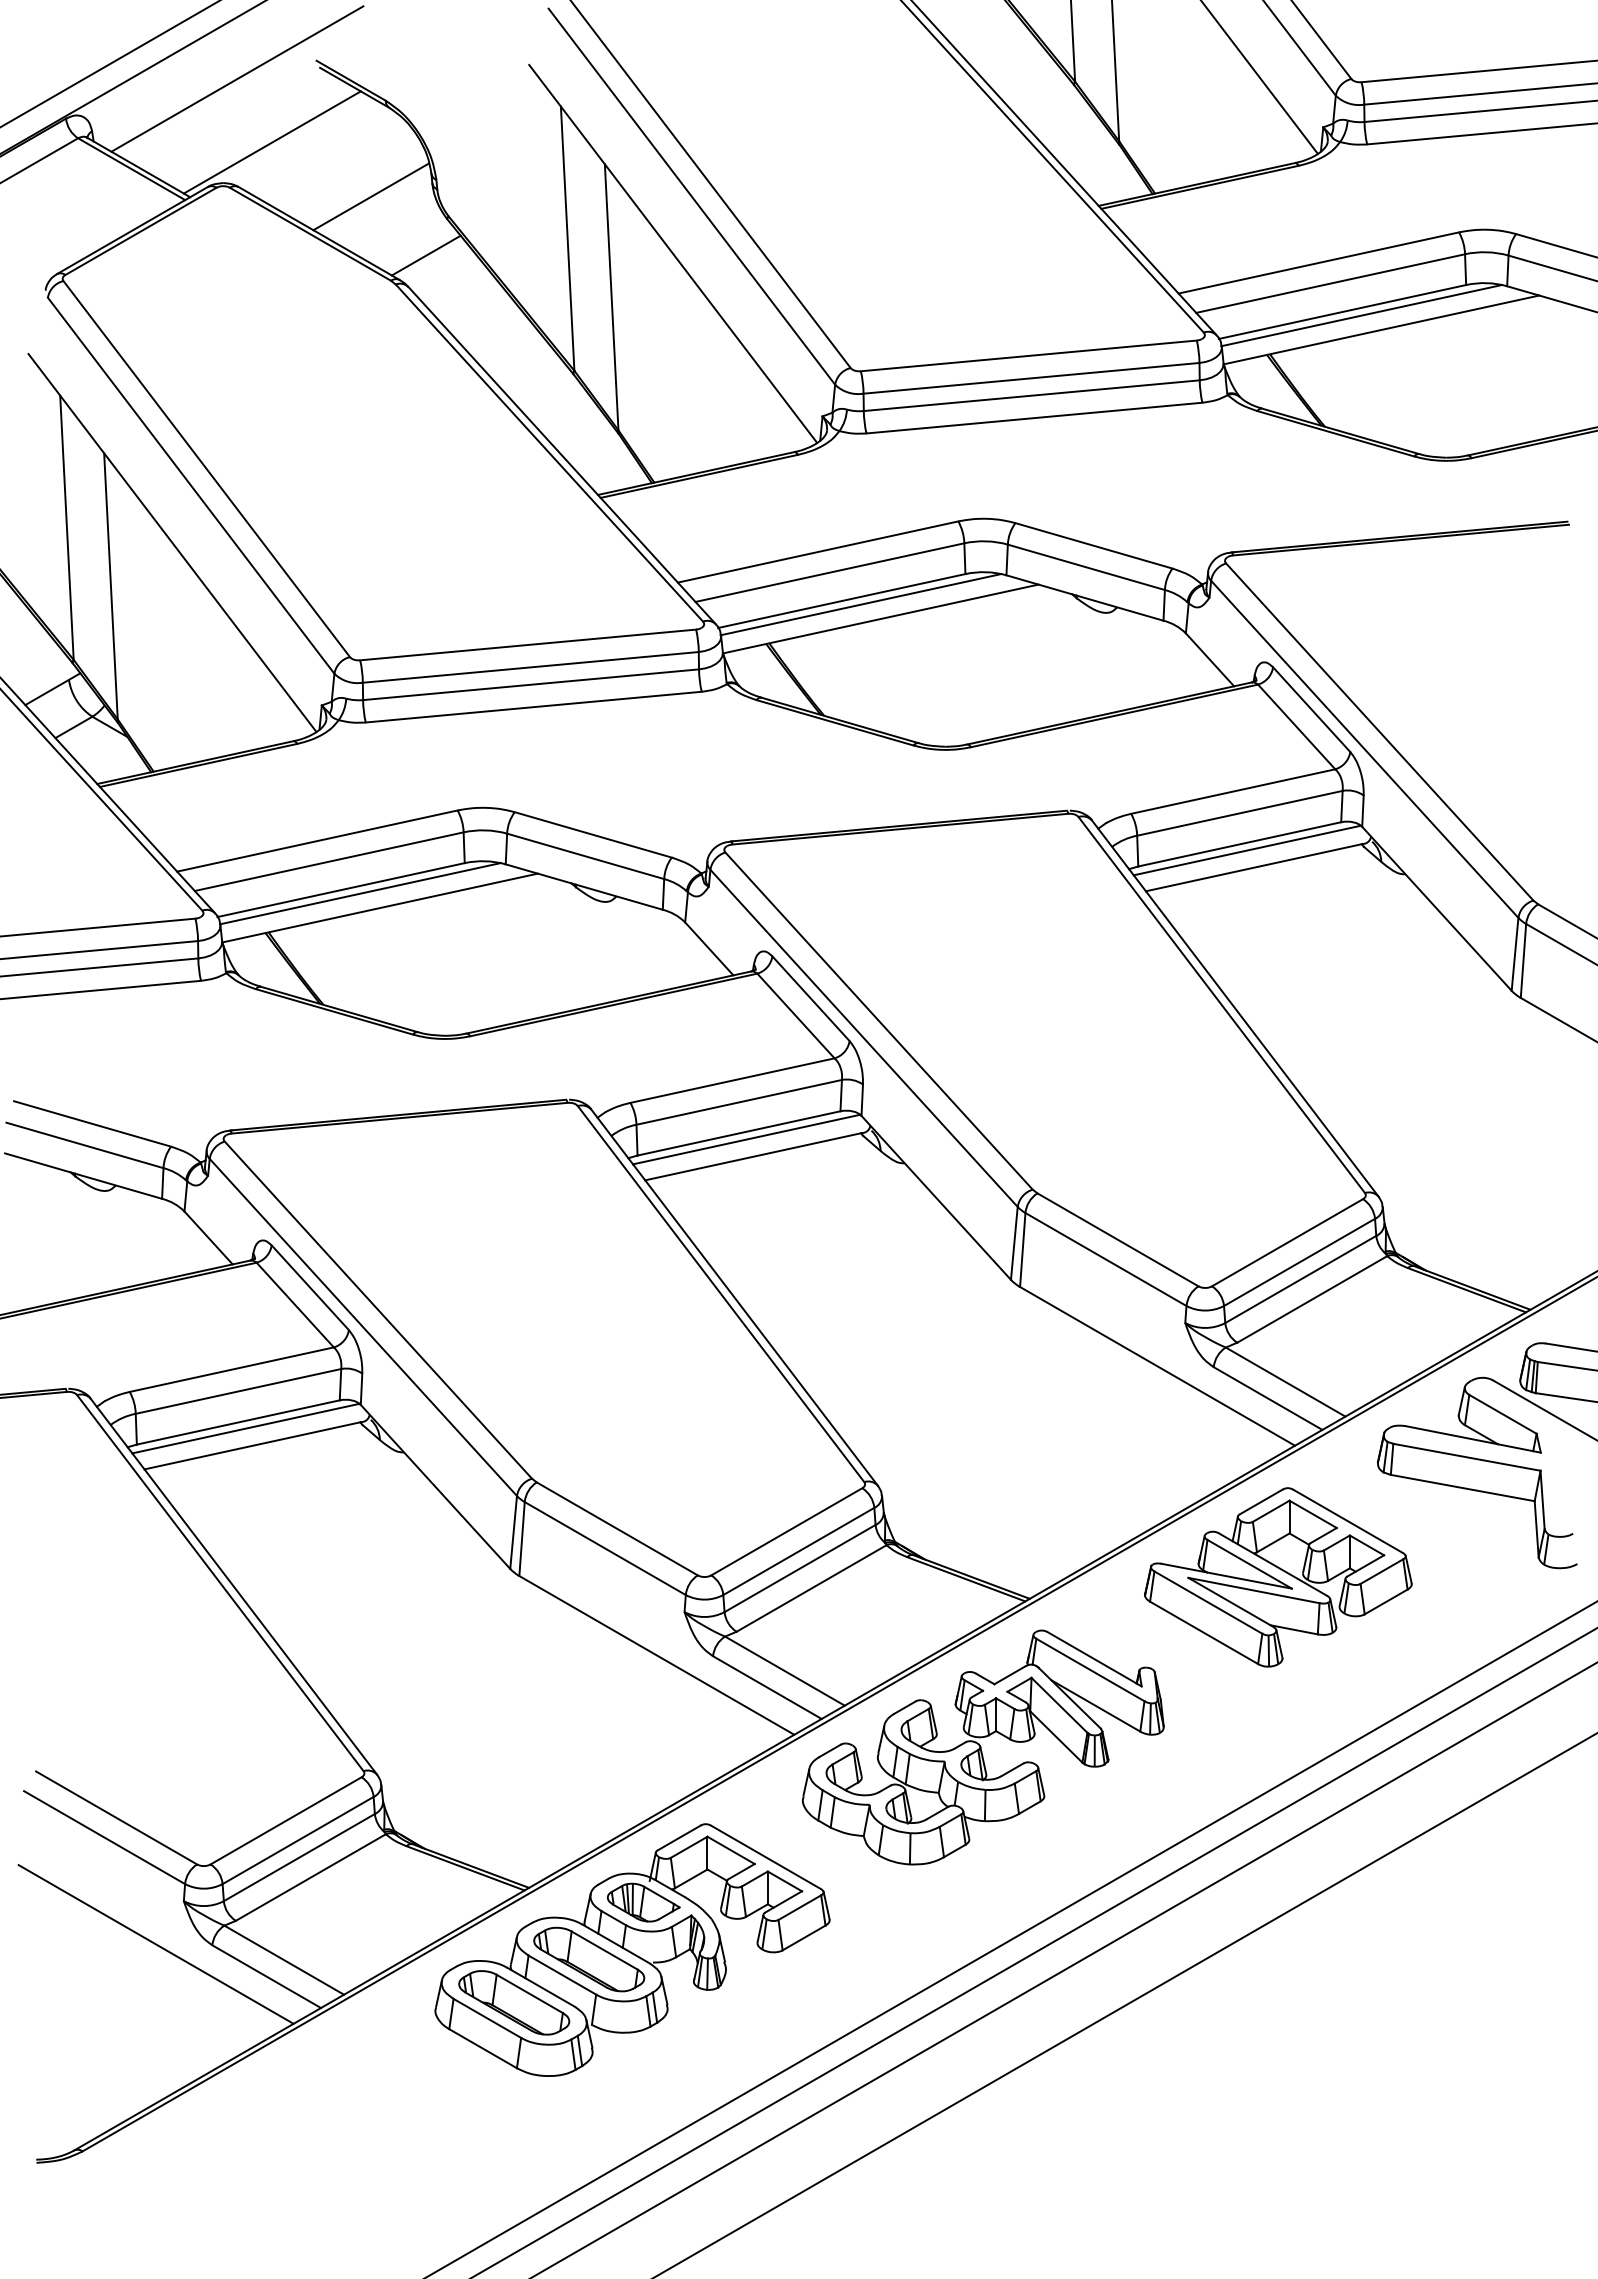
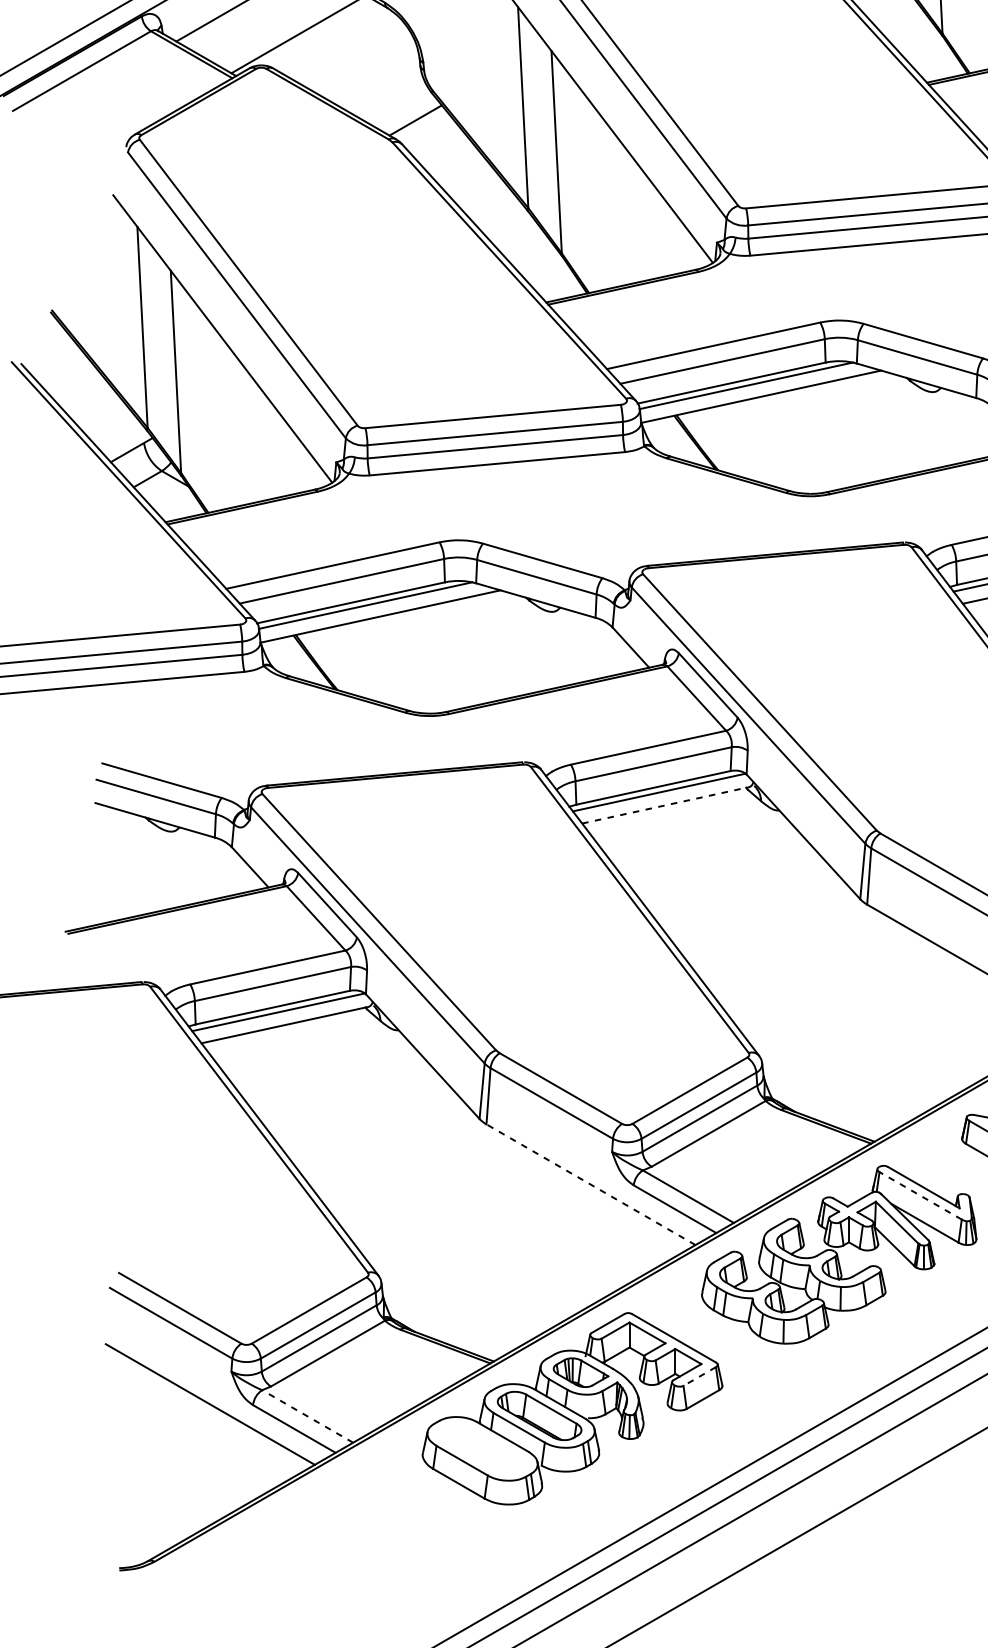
line: (371, 196) -> (374, 75), removed
line: (753, 1156) -> (664, 805), solid -> dashed
line: (656, 1655) -> (590, 1184), solid -> dashed
line: (1089, 1669) -> (919, 1195), solid -> dashed
line: (799, 1907) -> (699, 1376), solid -> dashed
line: (283, 1959) -> (307, 1415), solid -> dashed
part: (514, 2002) -> (482, 1448), removed

